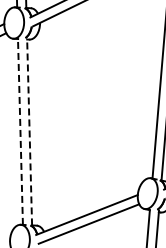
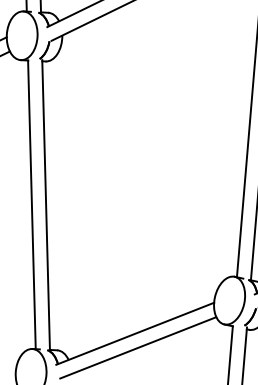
line: (20, 131) -> (31, 204), dashed -> solid
line: (29, 131) -> (45, 204), dashed -> solid

